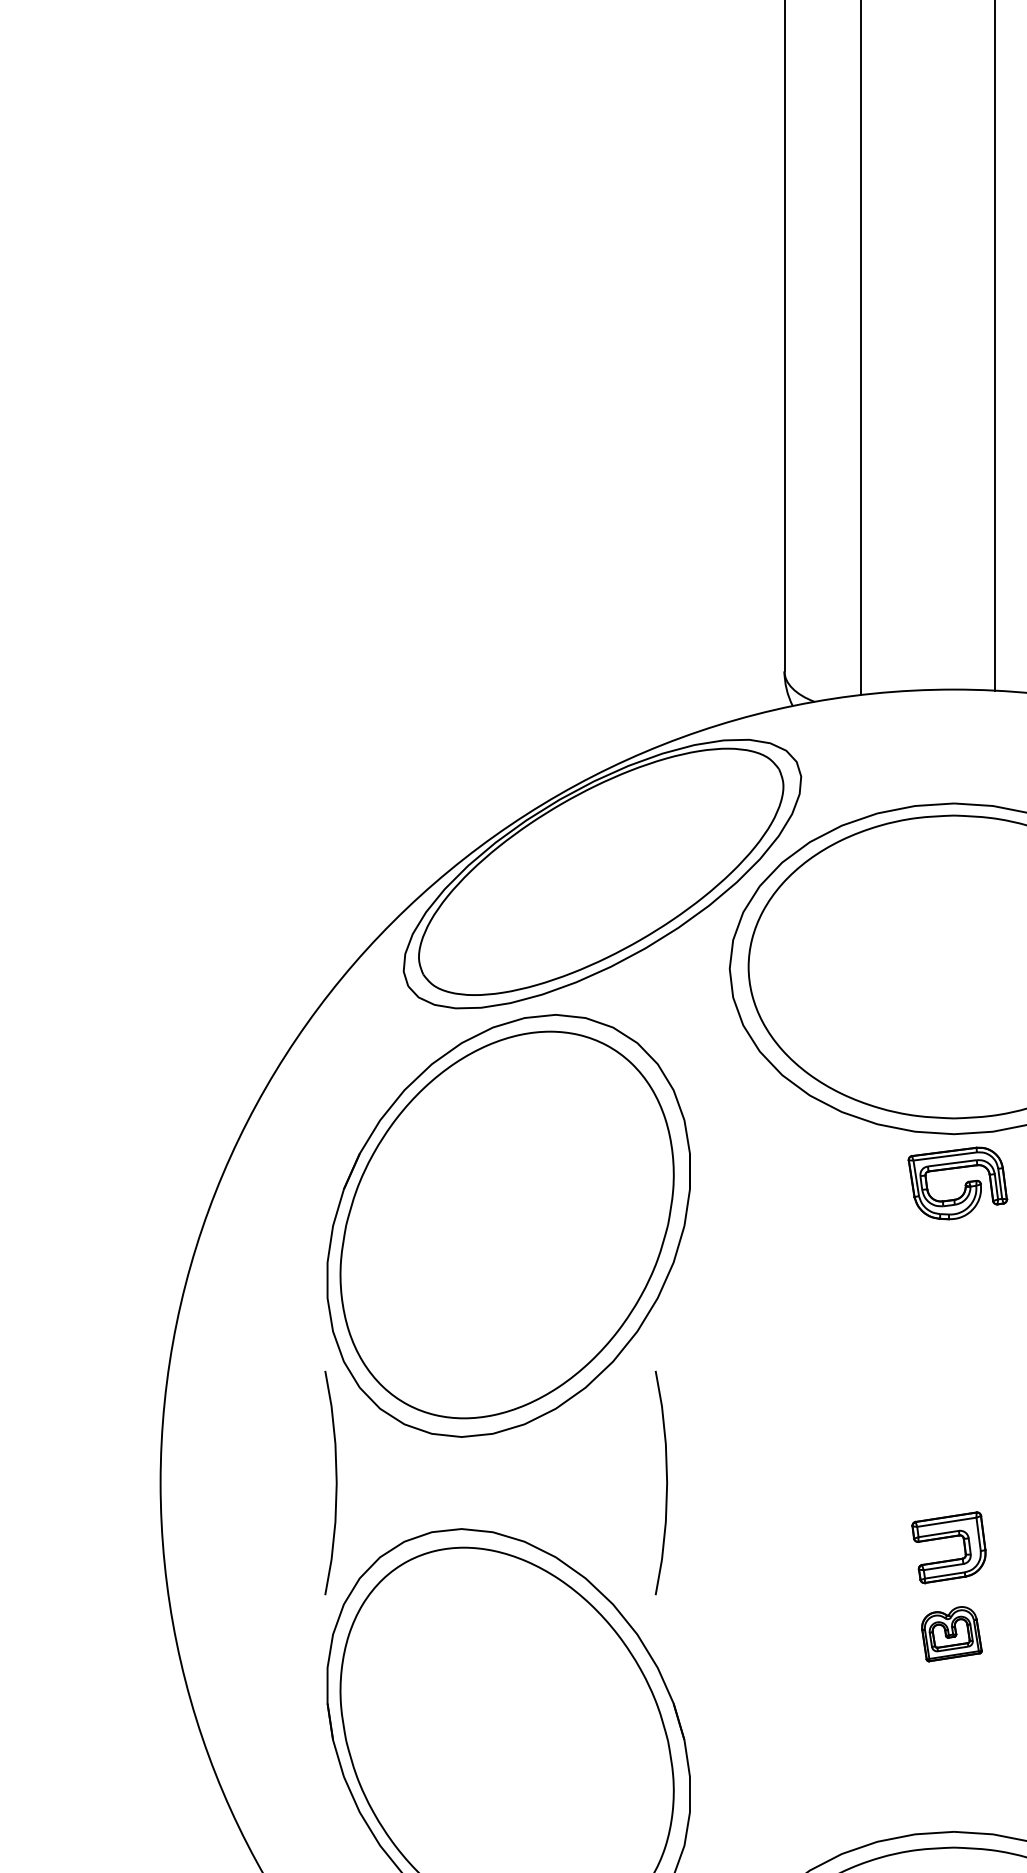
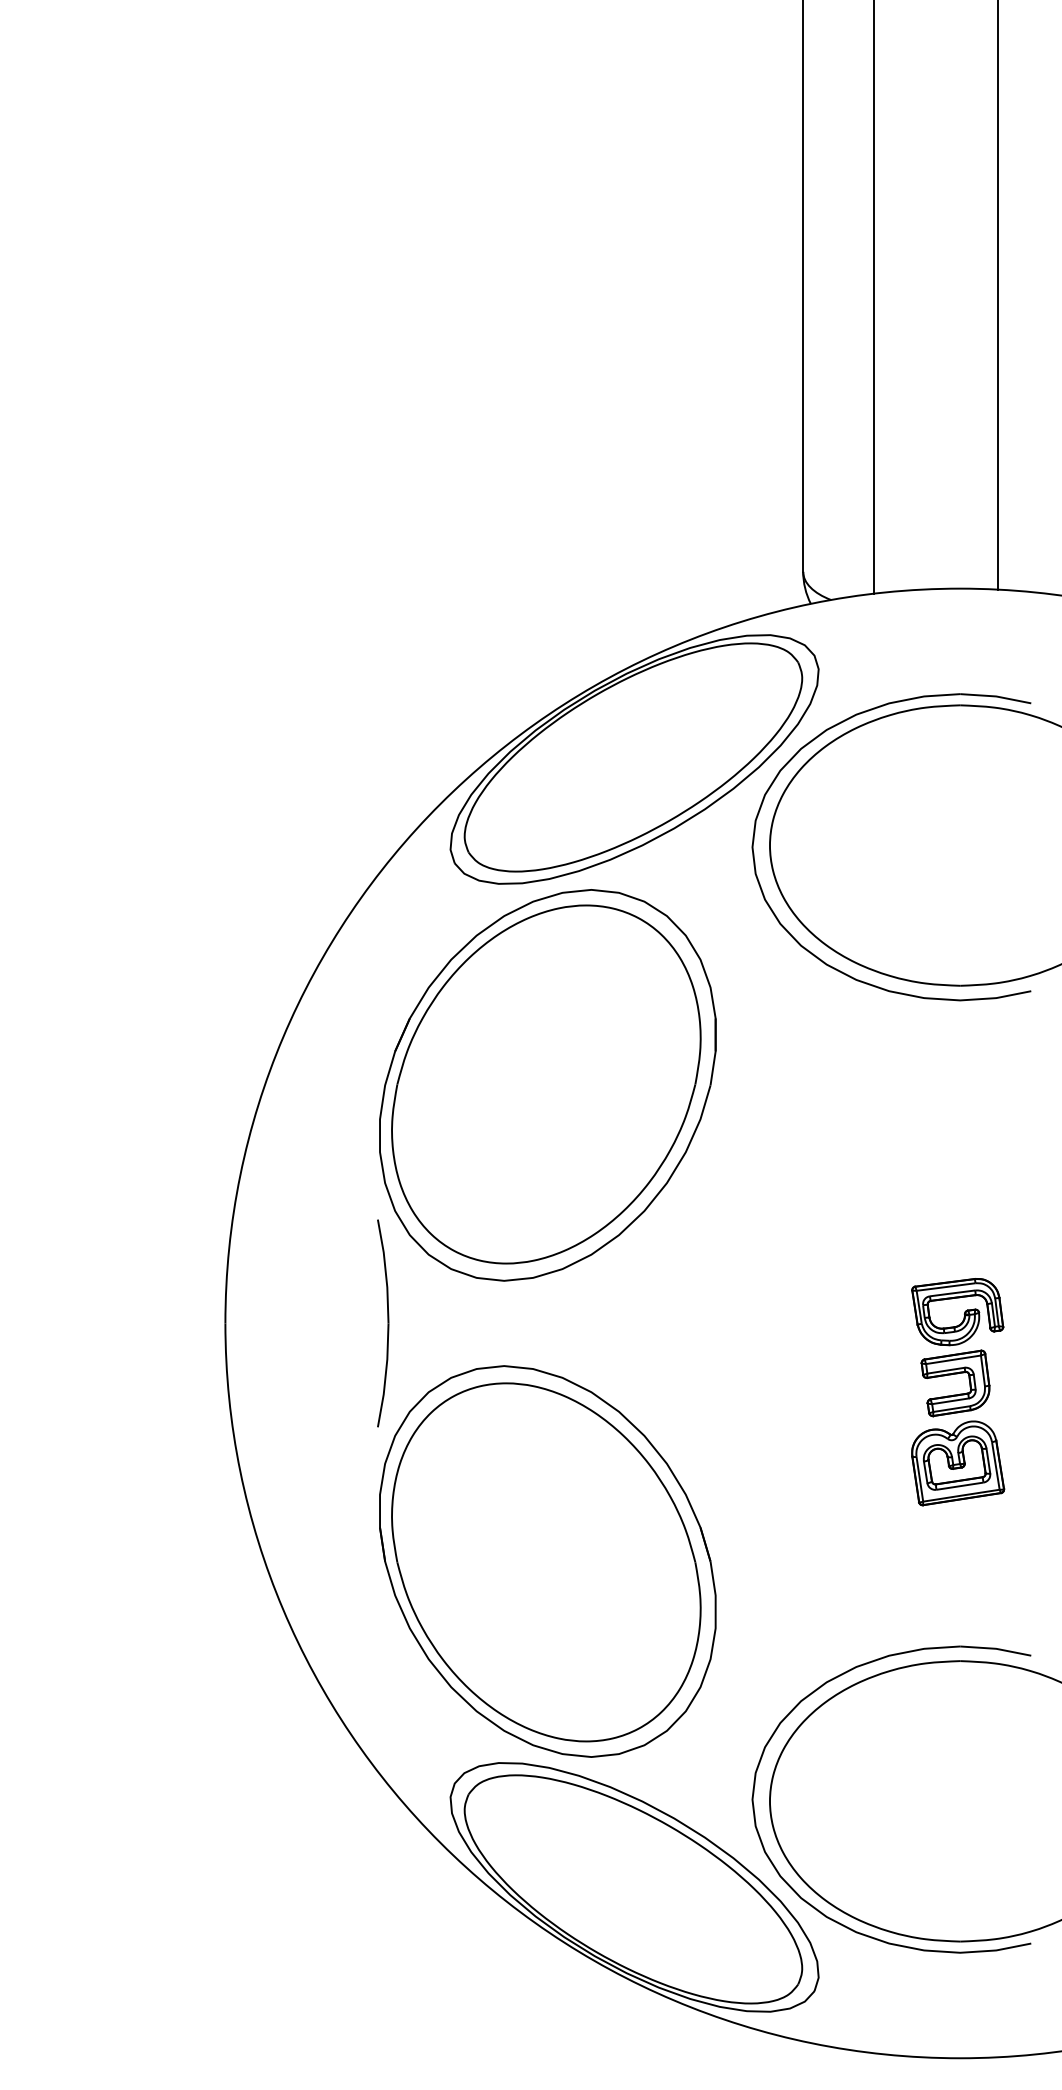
part: (965, 1183) -> (964, 1312), moved
part: (661, 1483) -> (689, 1323), removed
part: (952, 1634) -> (958, 1463), size x1.67

